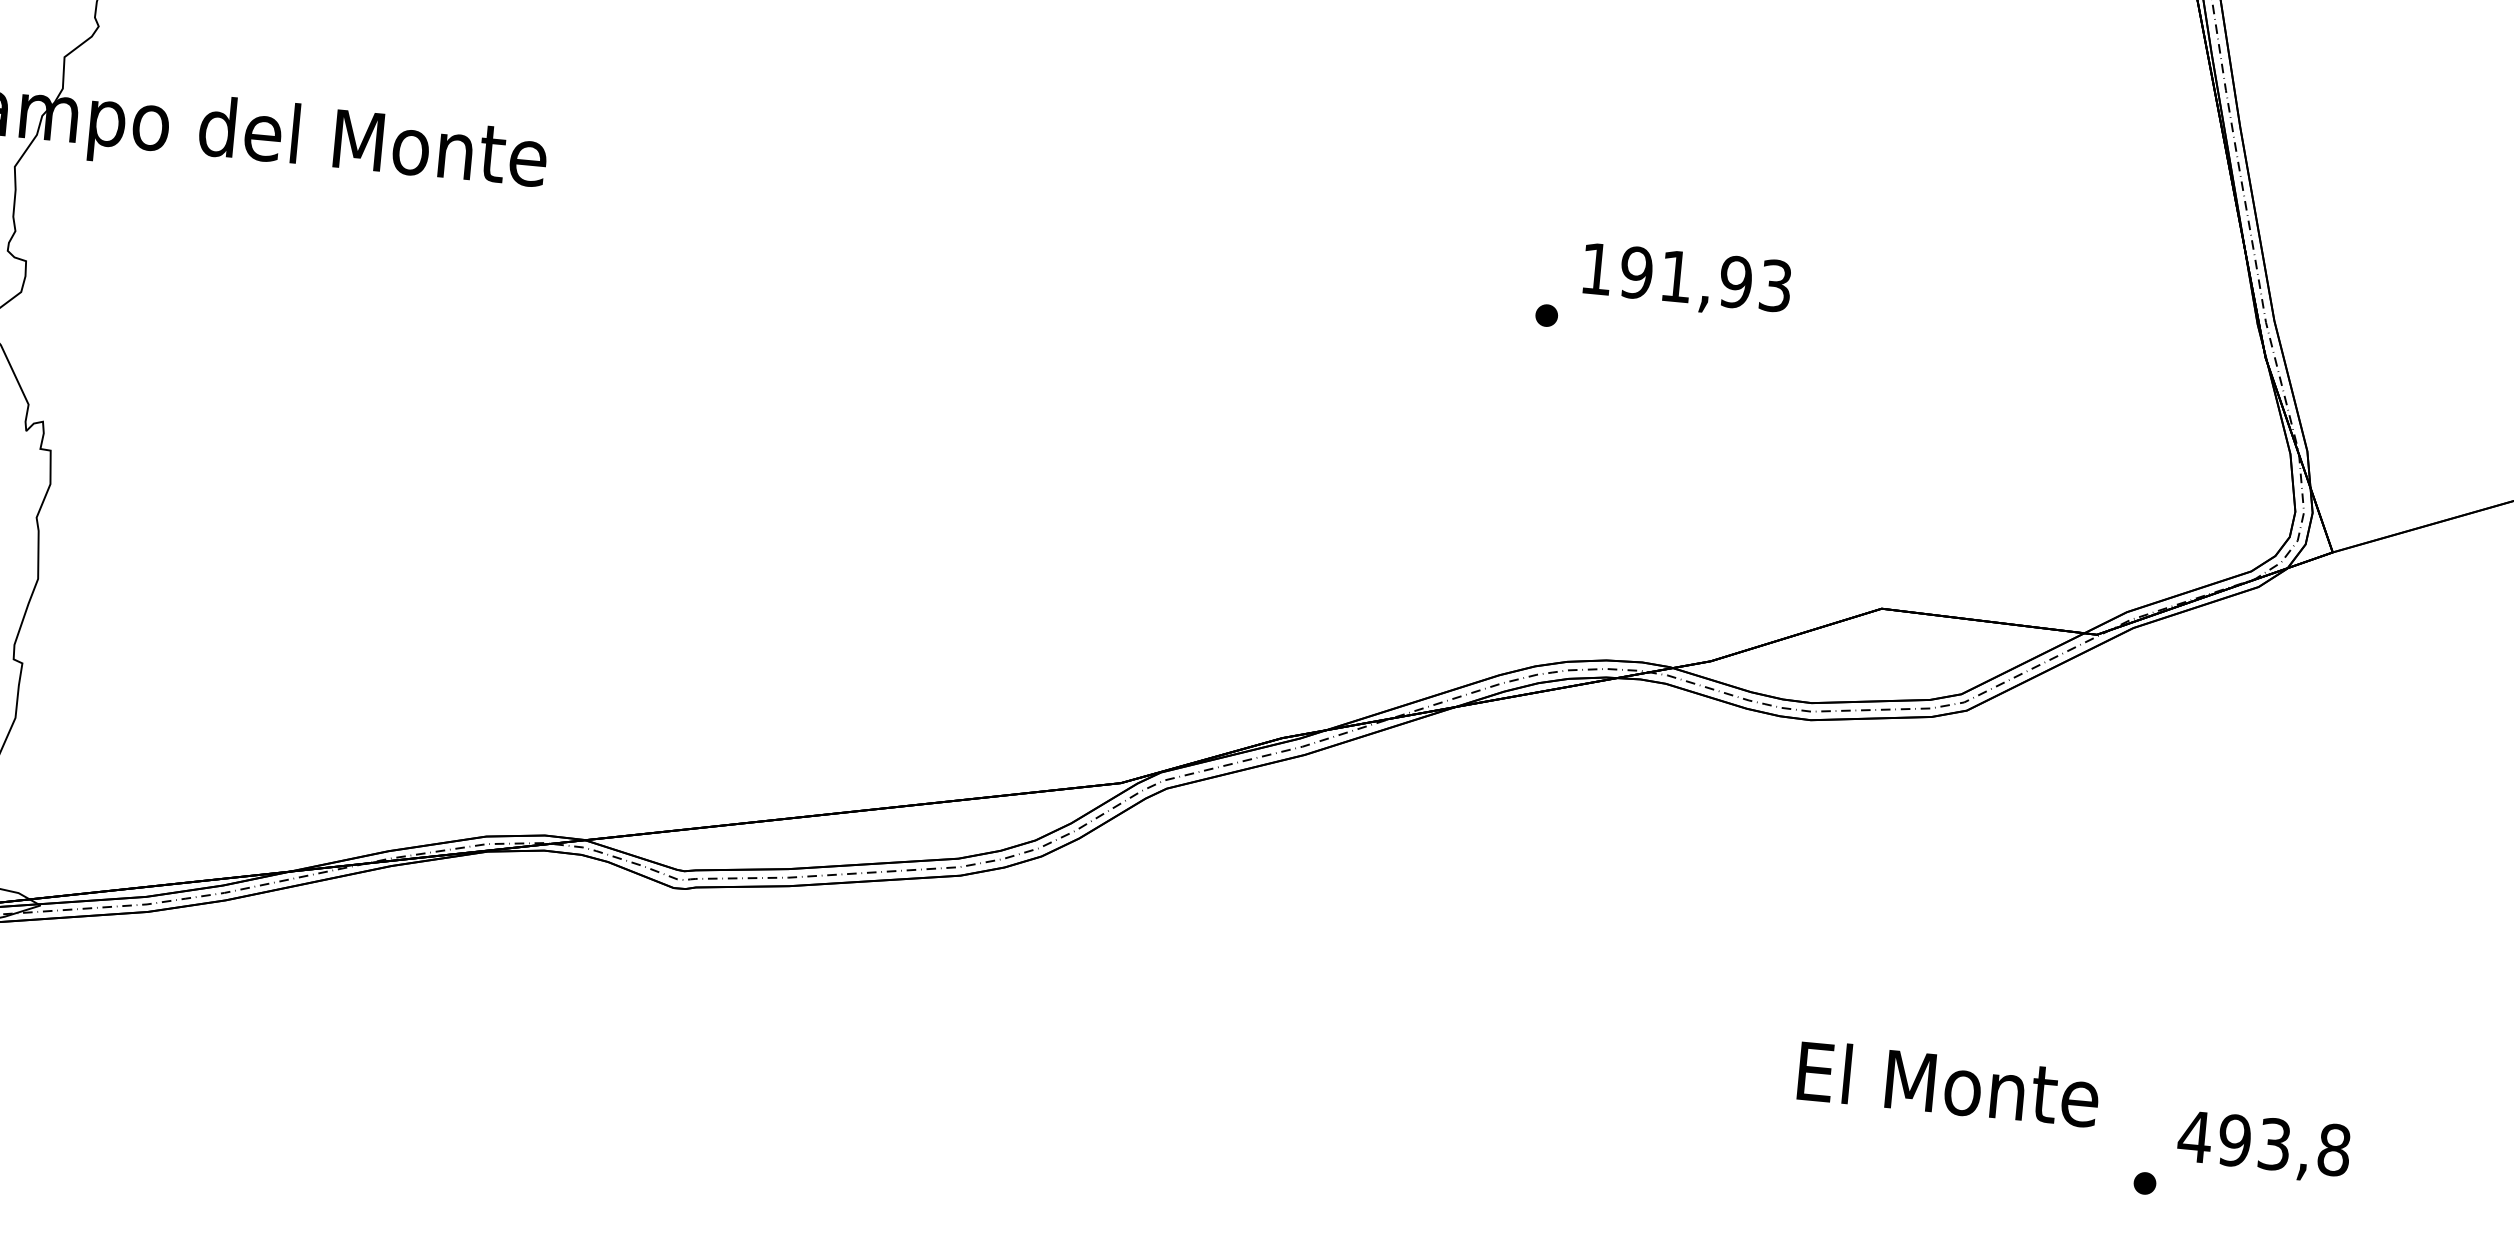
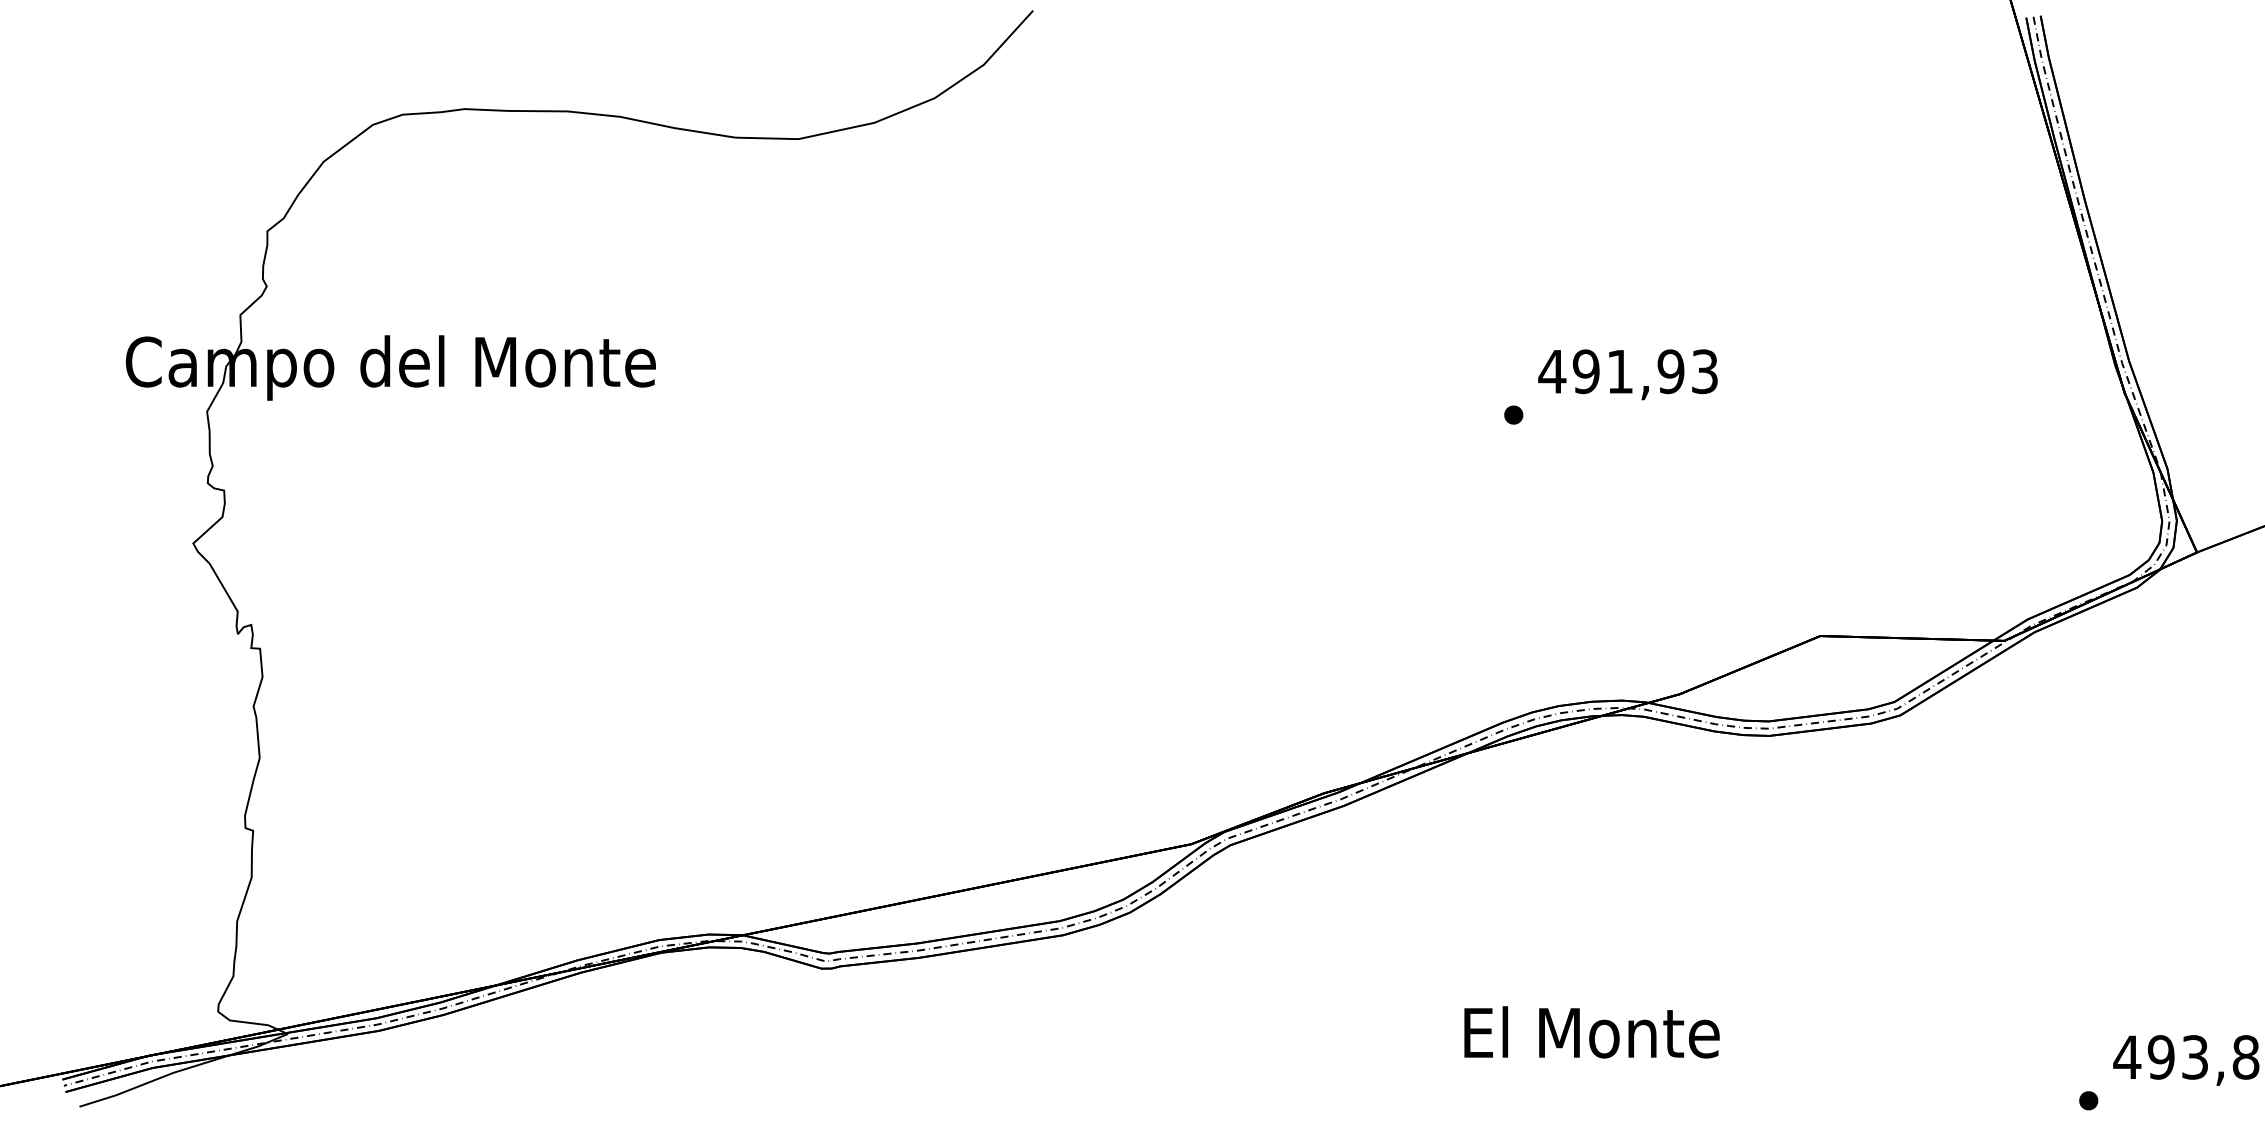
text: (1596, 268) -> (1552, 371), 191,93 -> 491,93
text: (1948, 1084) -> (1591, 1032), moved

